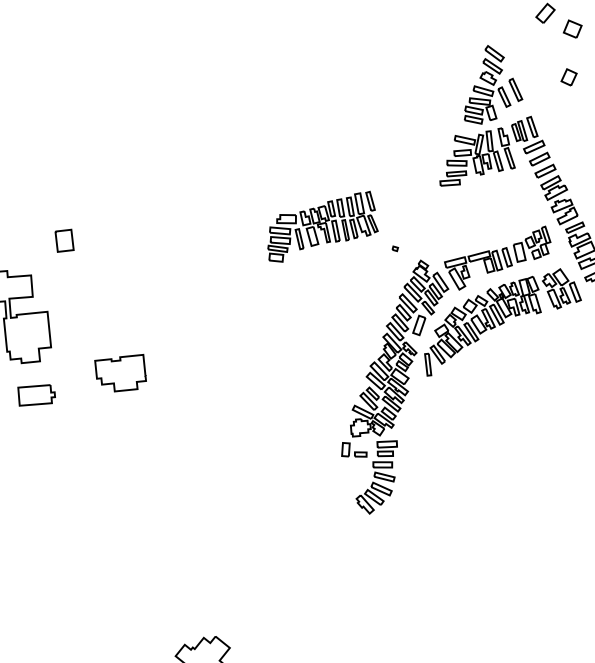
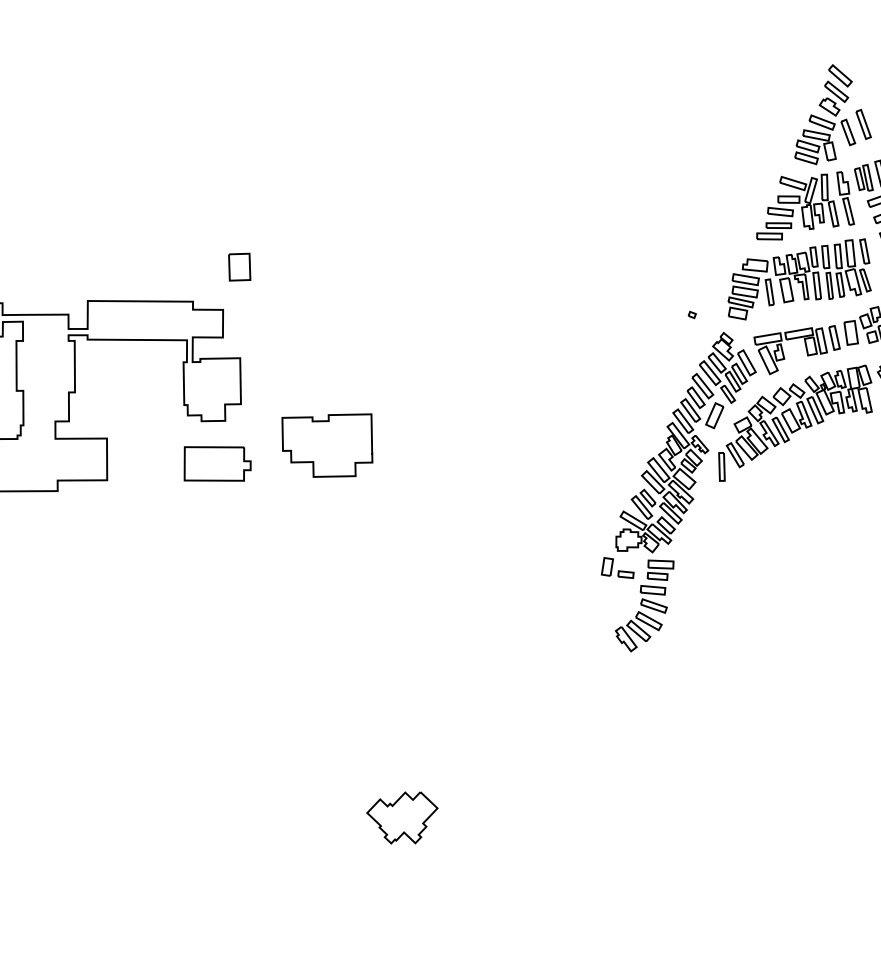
part: (321, 227) -> (799, 279), moved
part: (64, 240) -> (239, 266), moved
part: (120, 373) -> (327, 445), size x1.43
part: (36, 394) -> (217, 463), size x1.43

